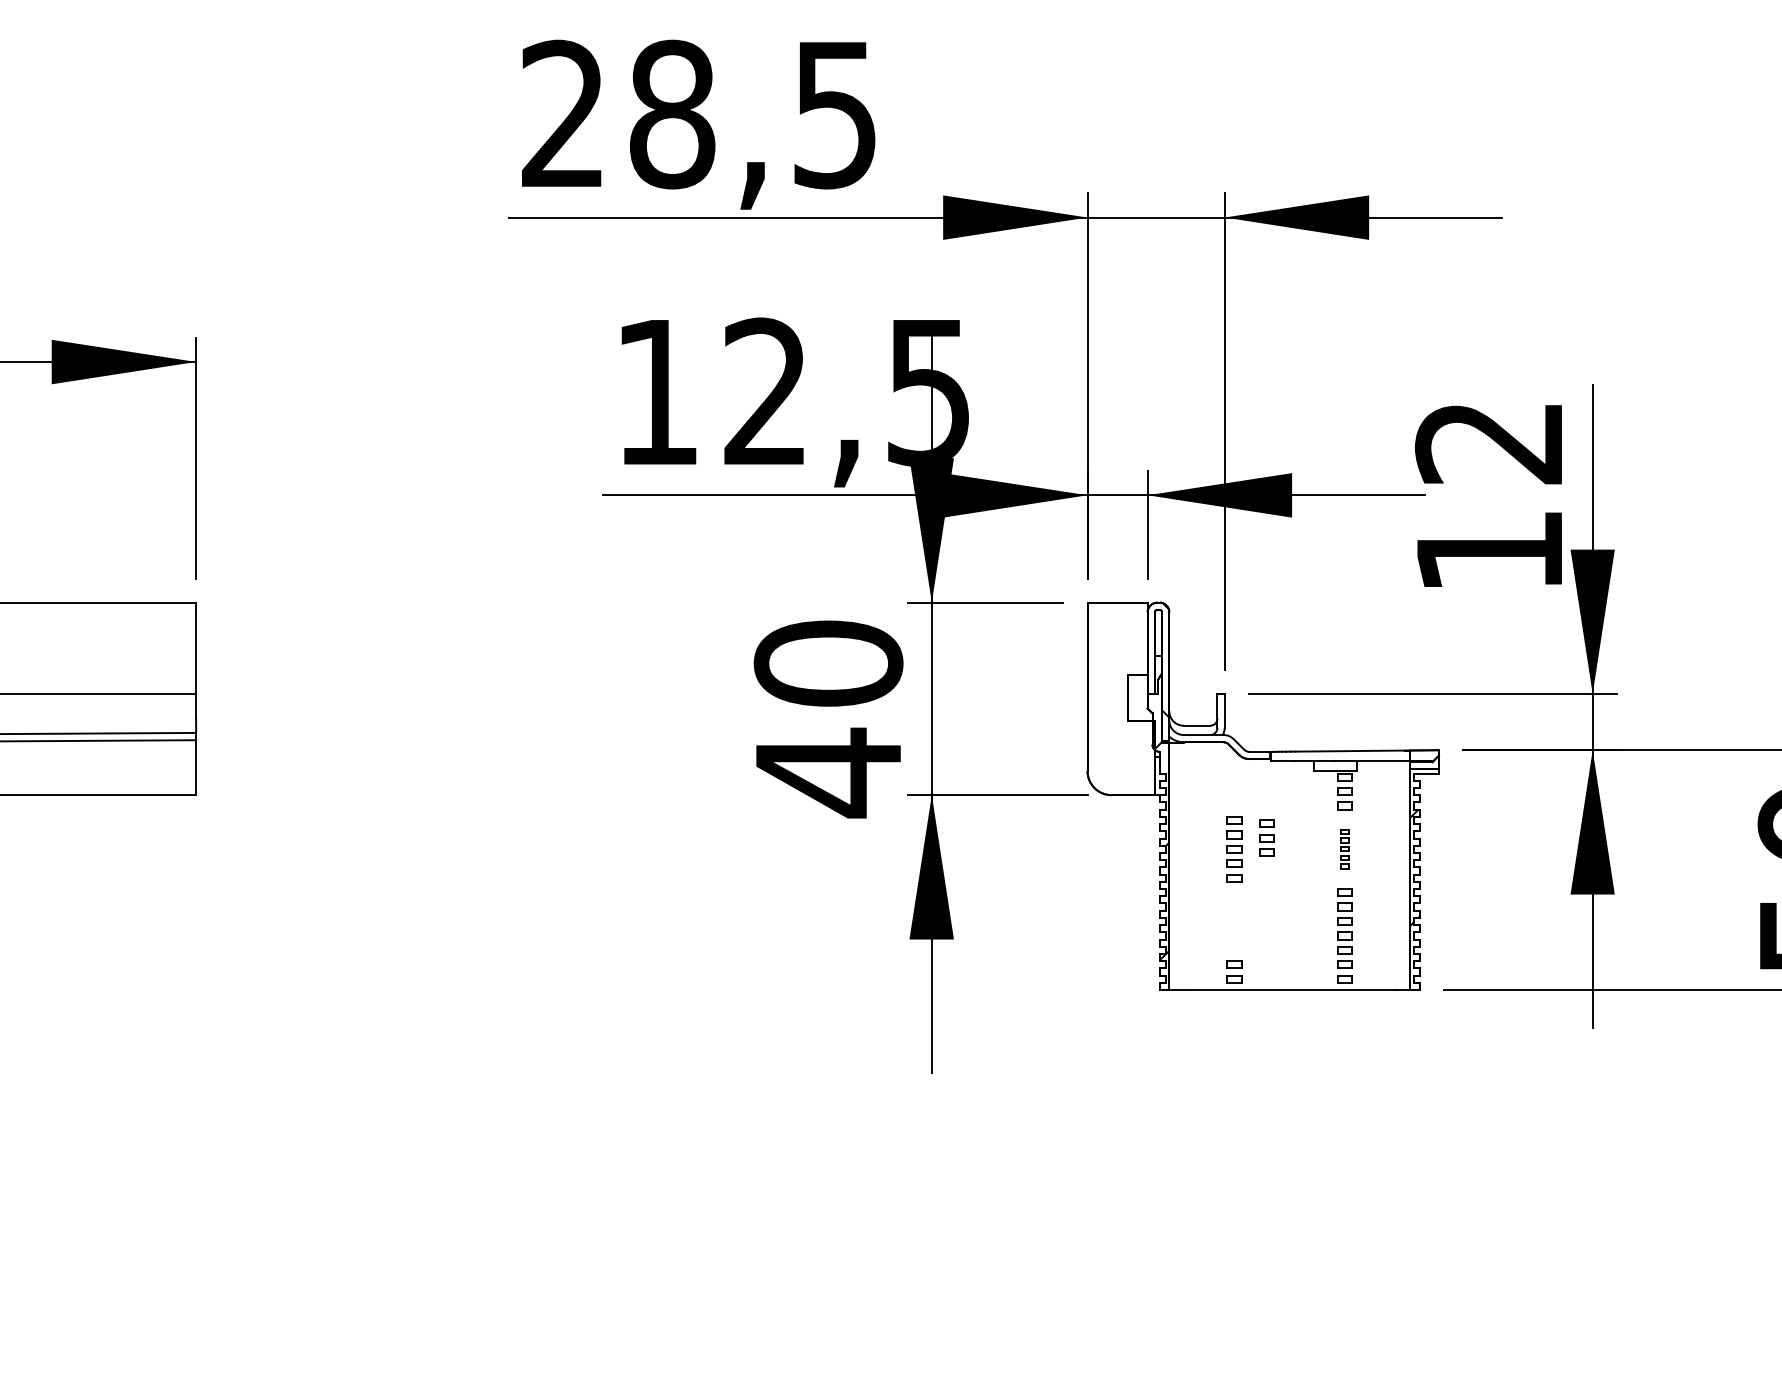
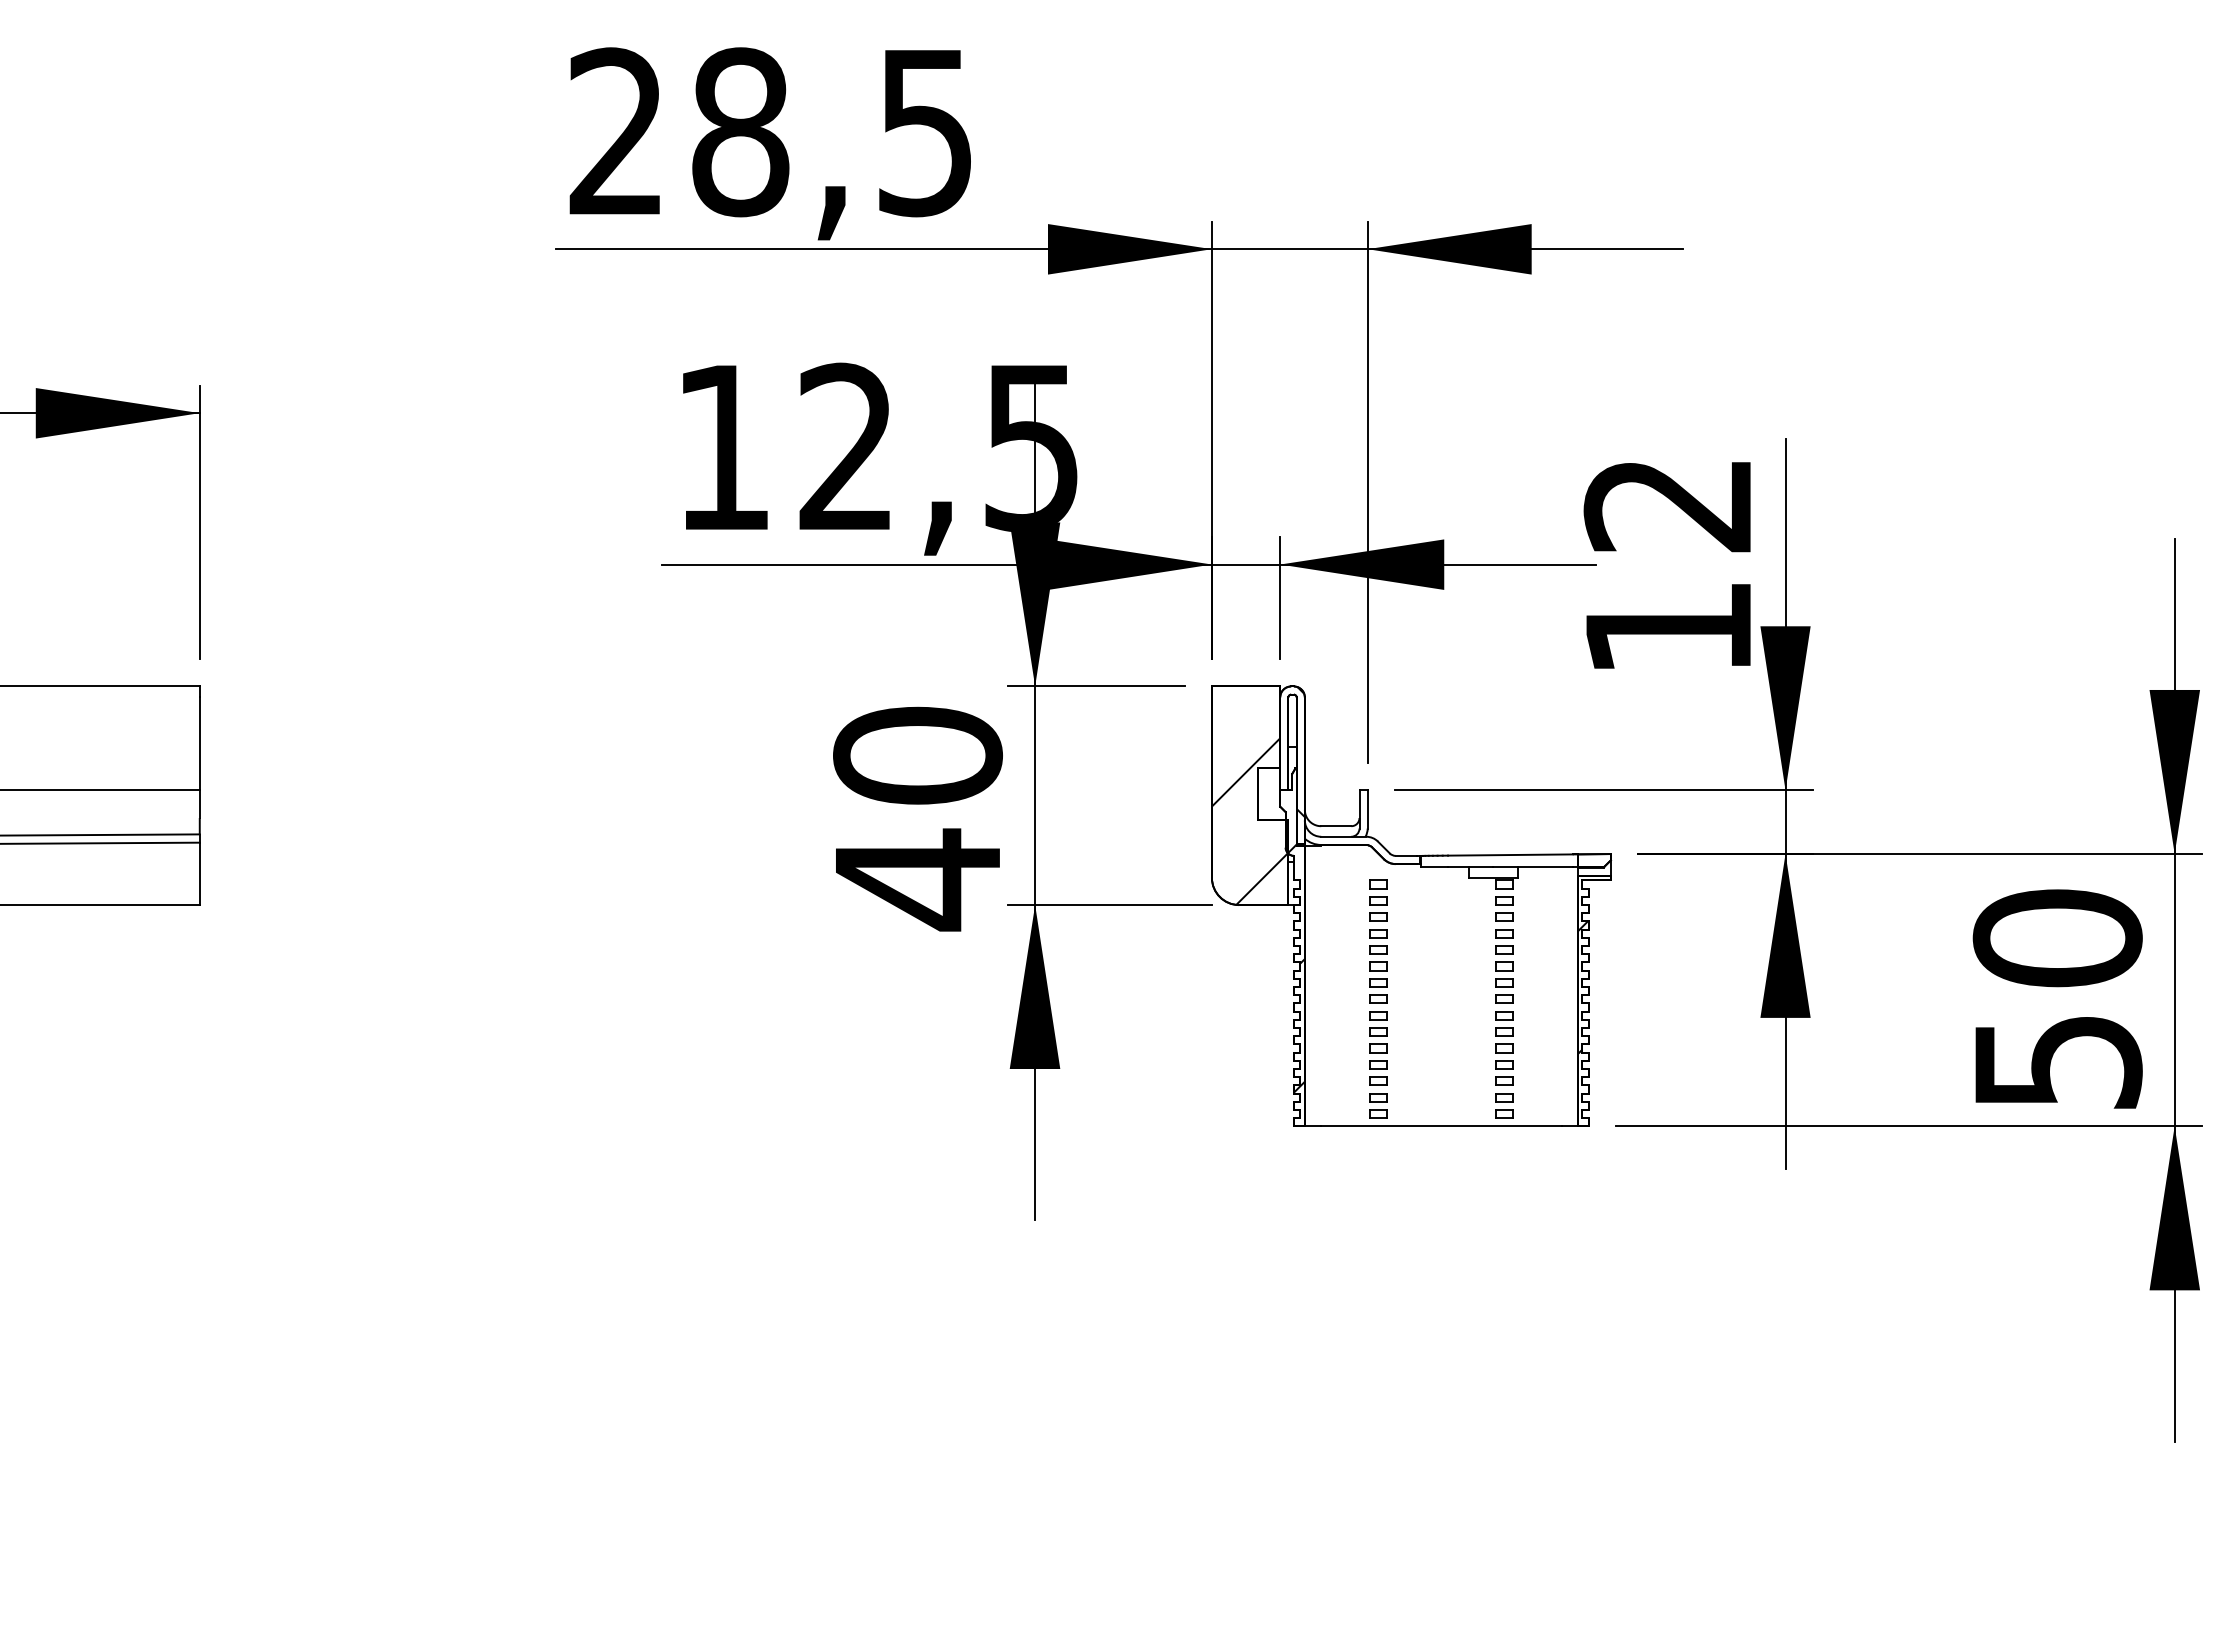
hatch: (1120, 721) -> (1249, 821), added
part: (1266, 837) -> (1378, 900), moved
part: (1345, 849) -> (1504, 966), size x1.67
part: (1234, 921) -> (1378, 1048), added

